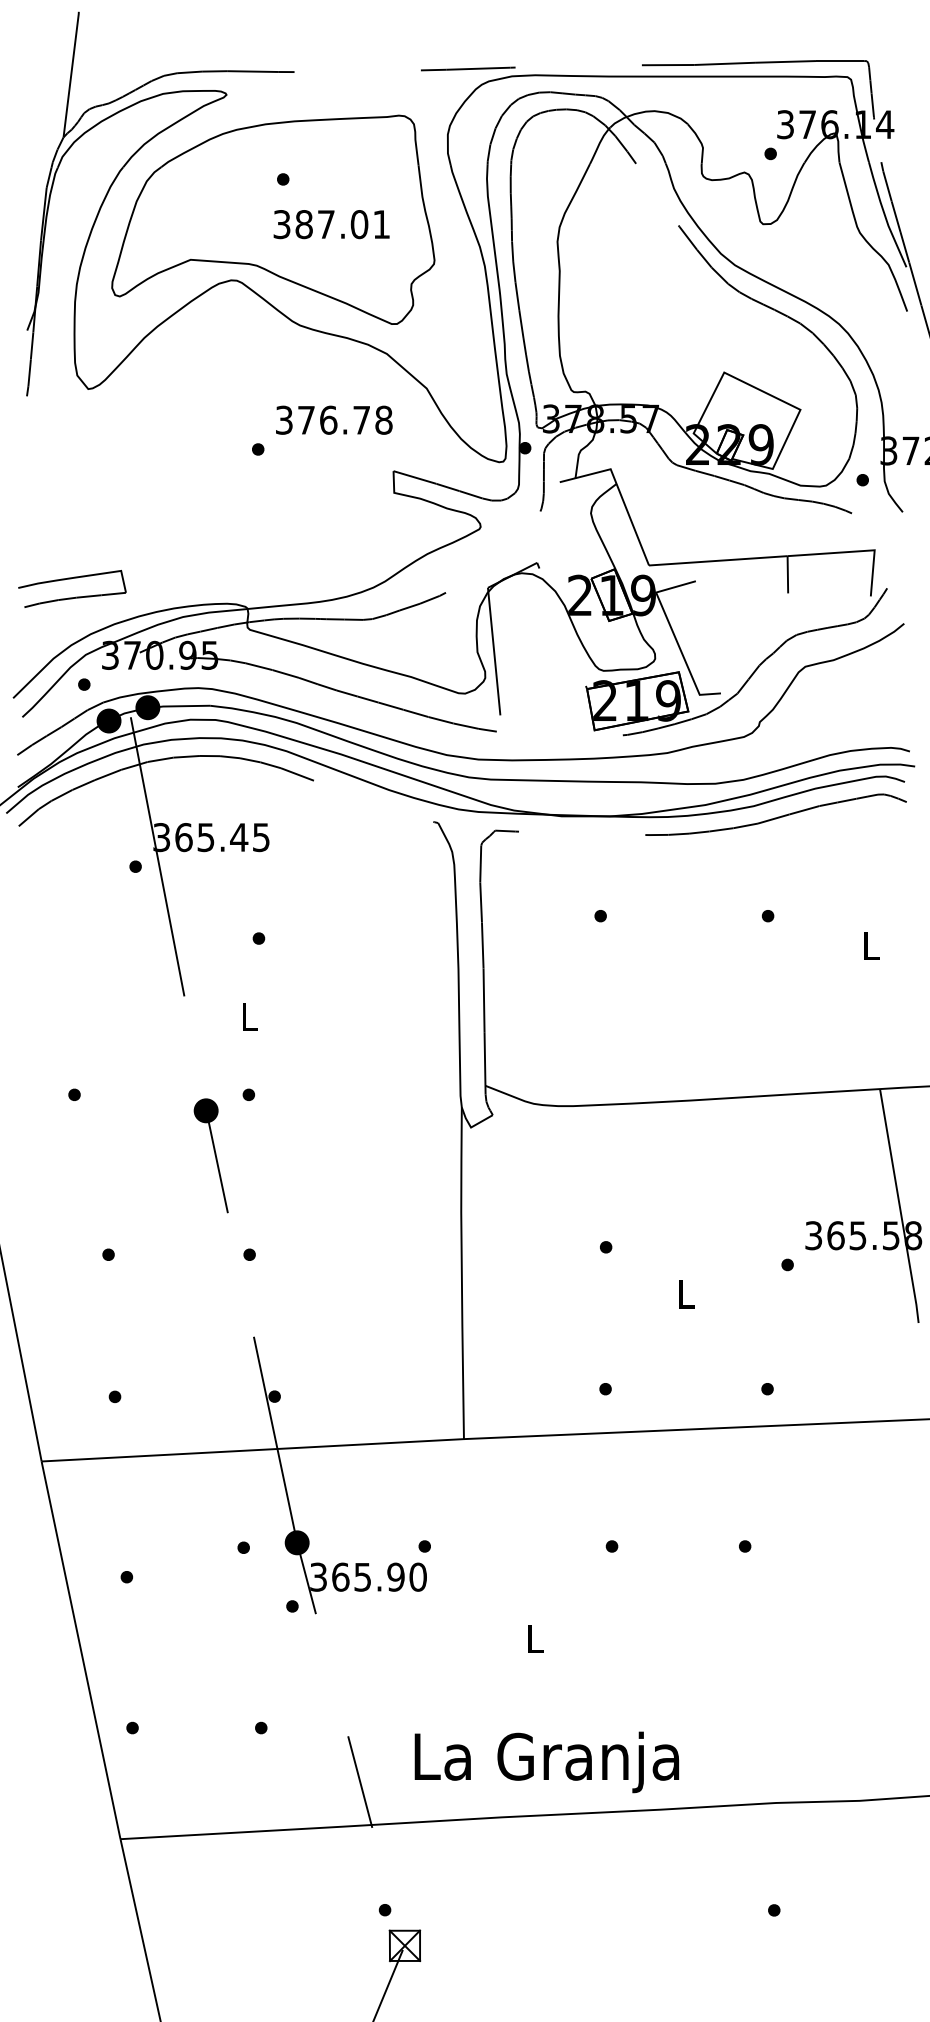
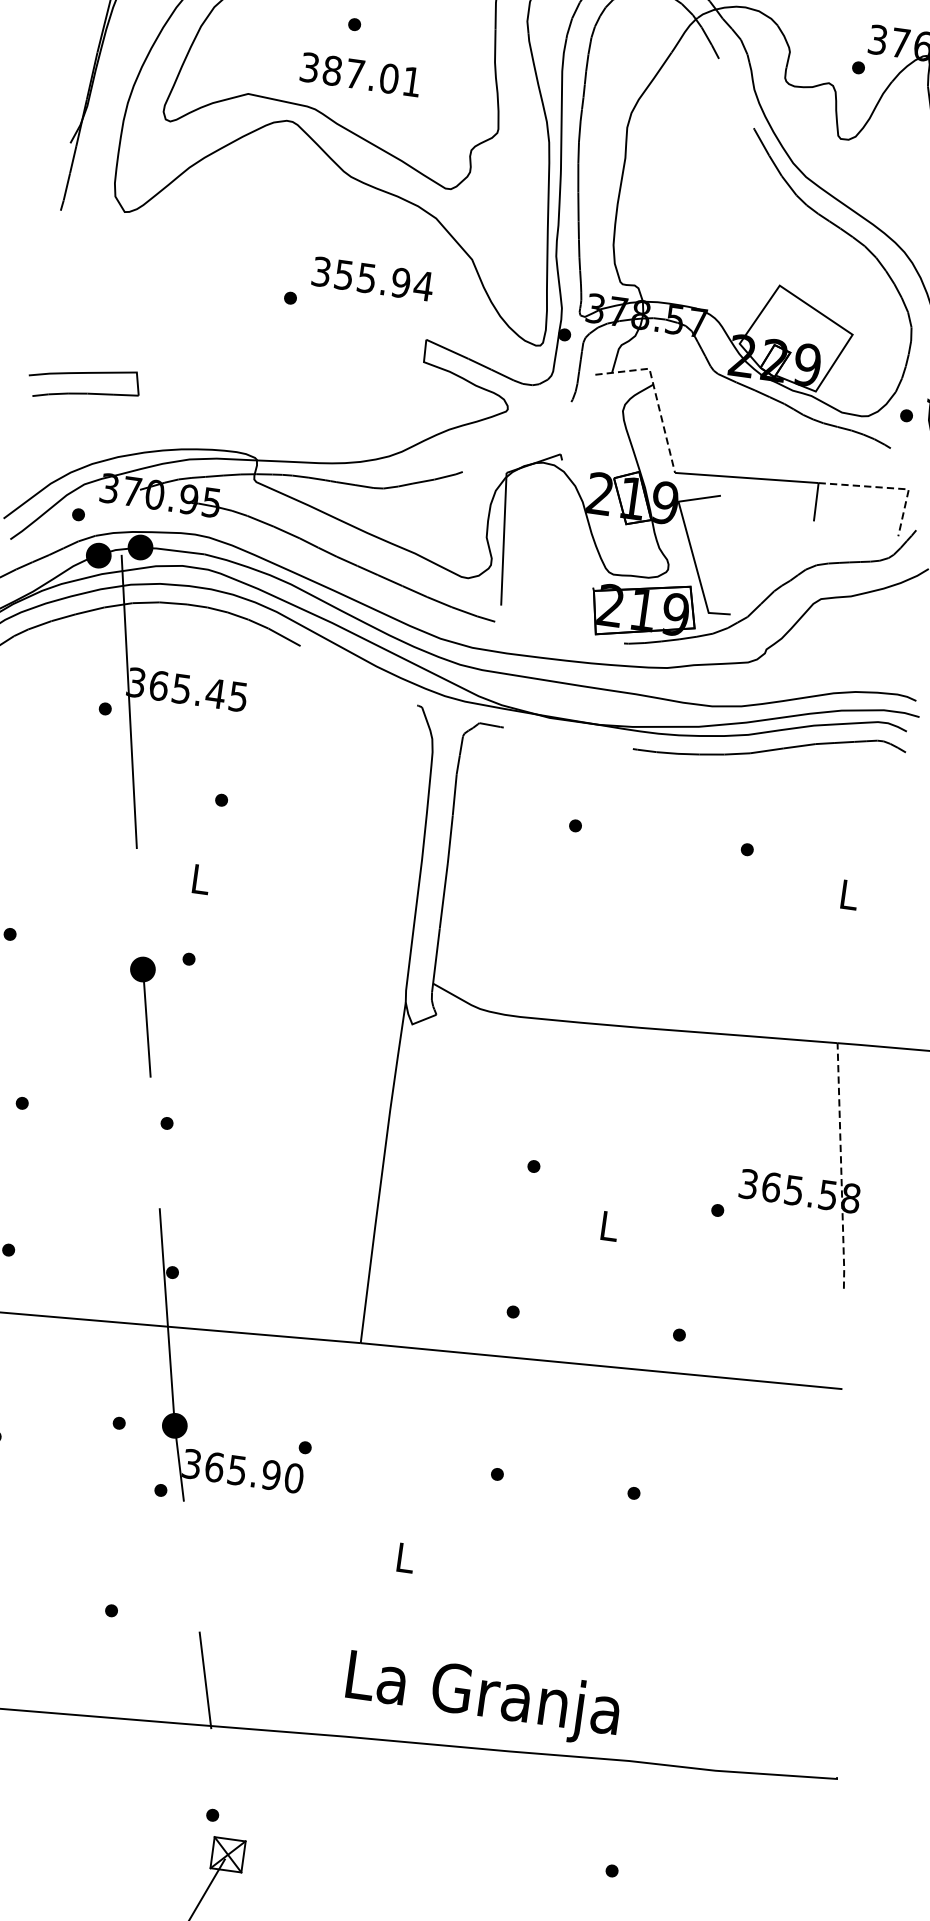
text: (331, 224) -> (360, 74), moved
text: (345, 419) -> (384, 279), 376.78 -> 355.94
line: (619, 492) -> (655, 393), solid -> dashed
line: (854, 551) -> (887, 487), solid -> dashed
part: (75, 596) -> (86, 392), moved
line: (899, 1206) -> (840, 1166), solid -> dashed
text: (546, 1762) -> (482, 1698), moved

